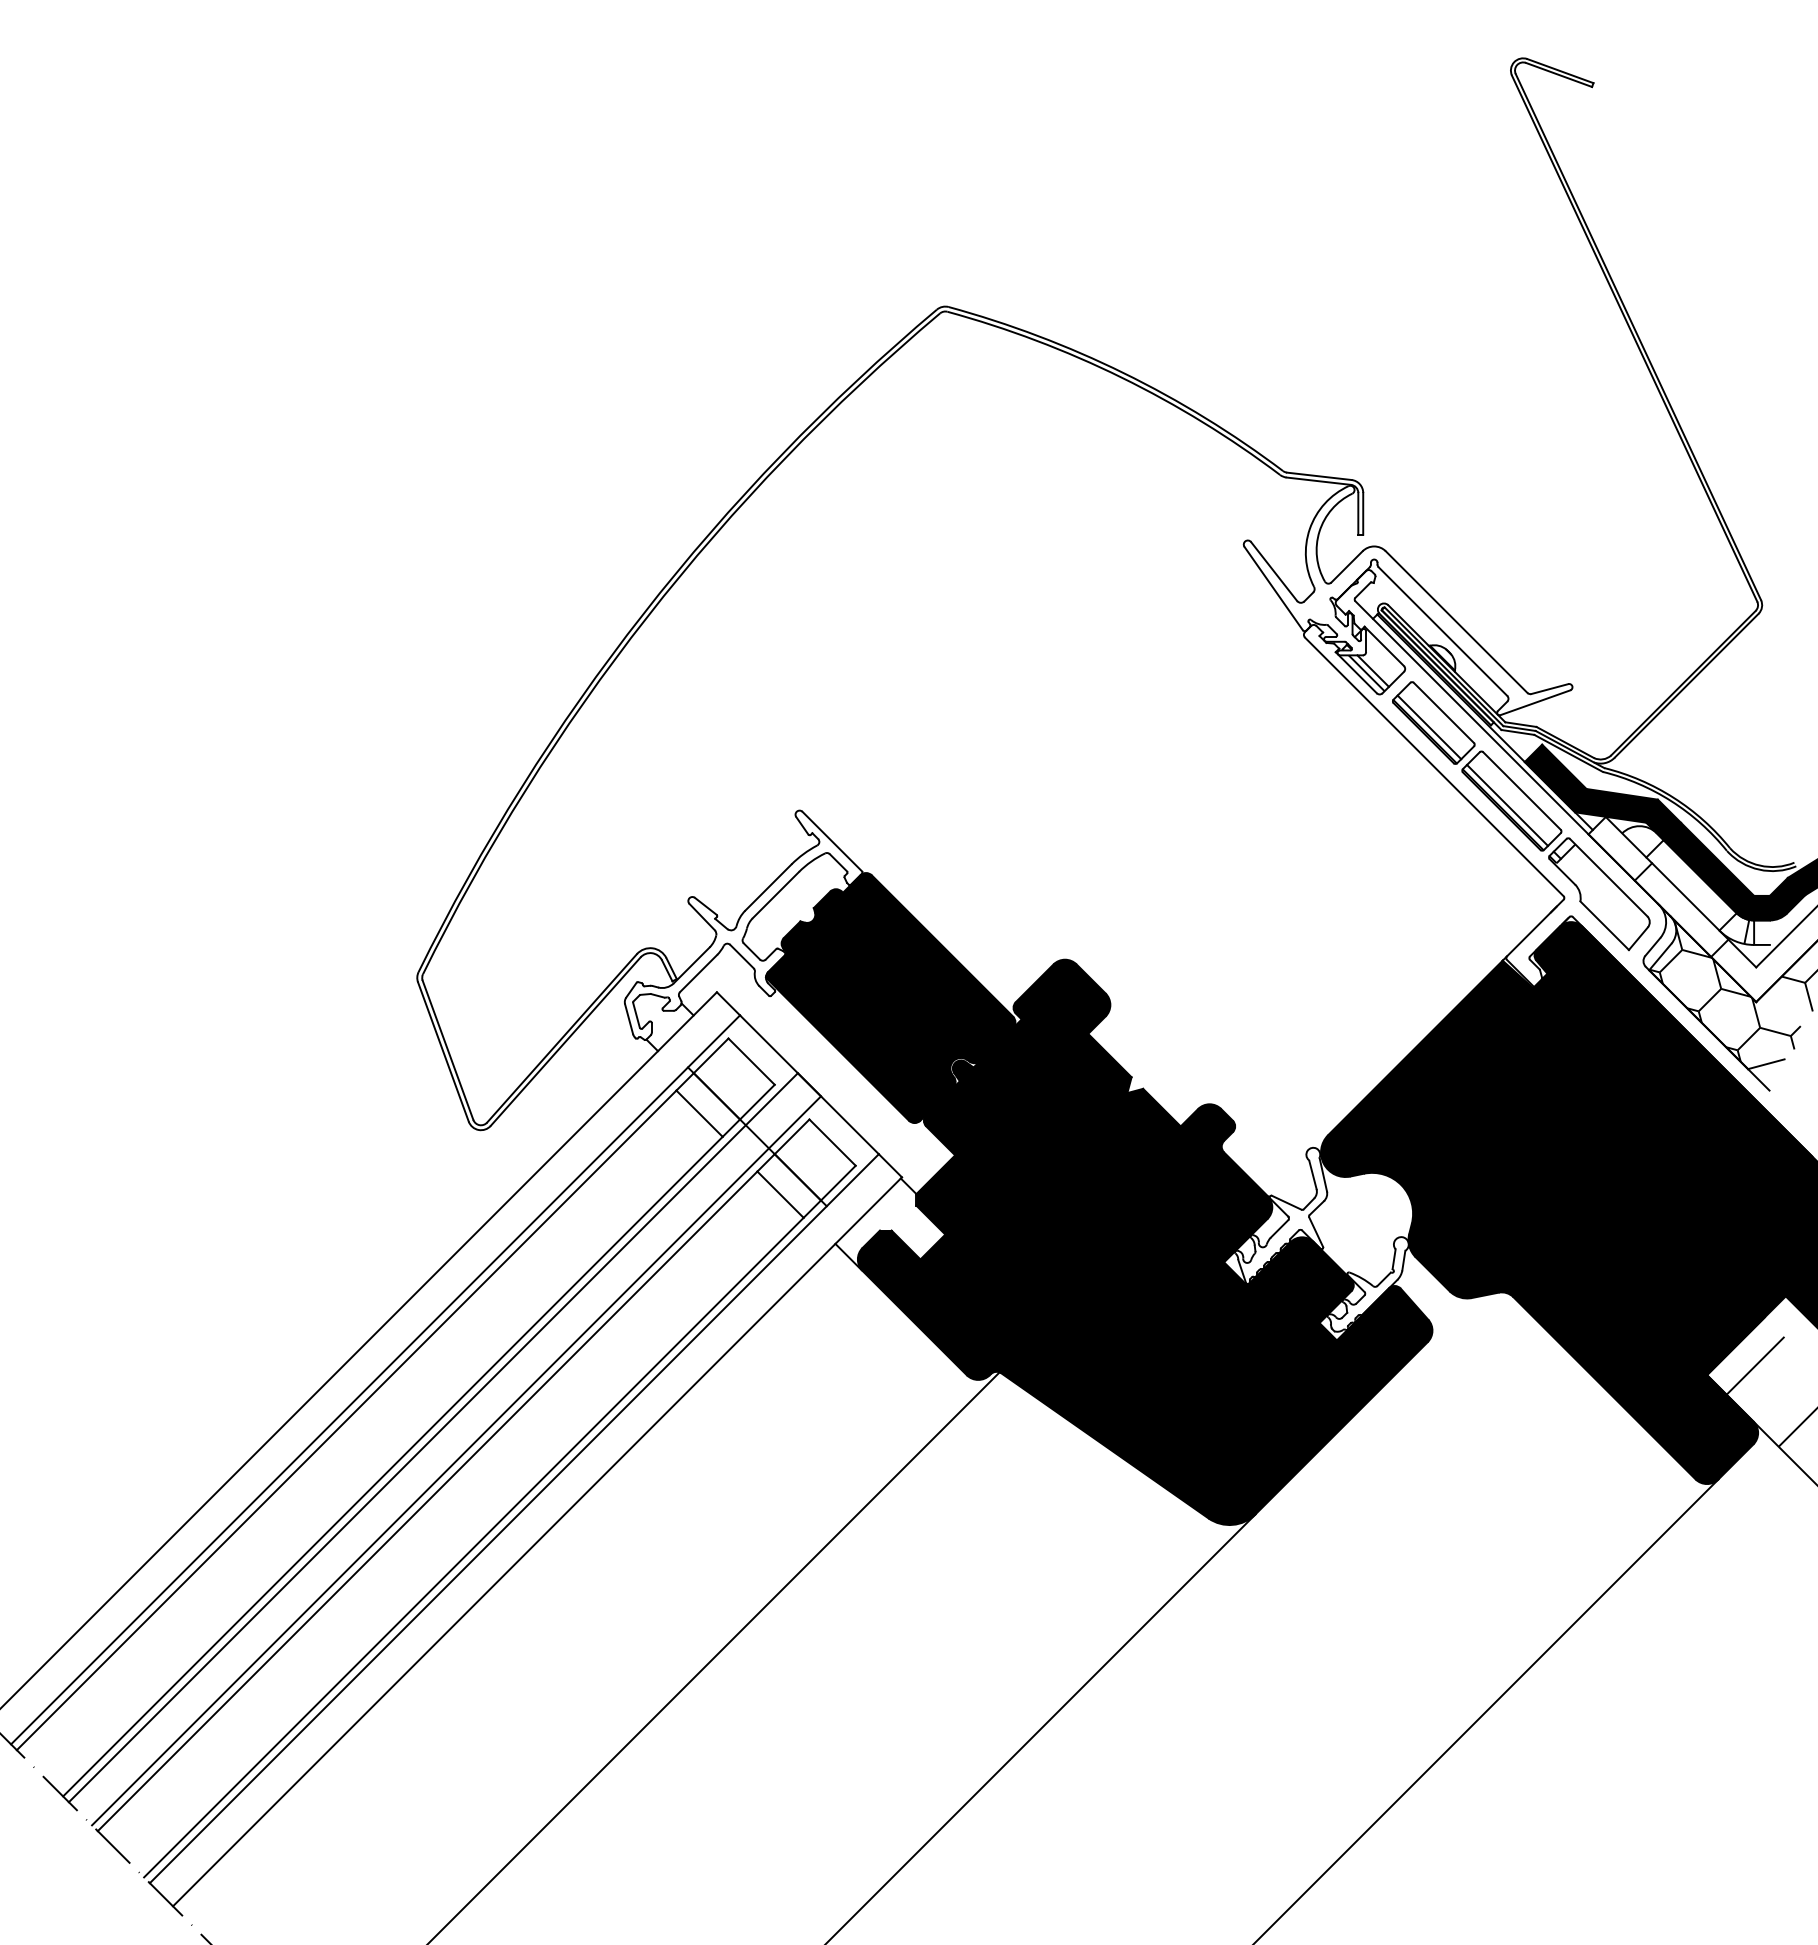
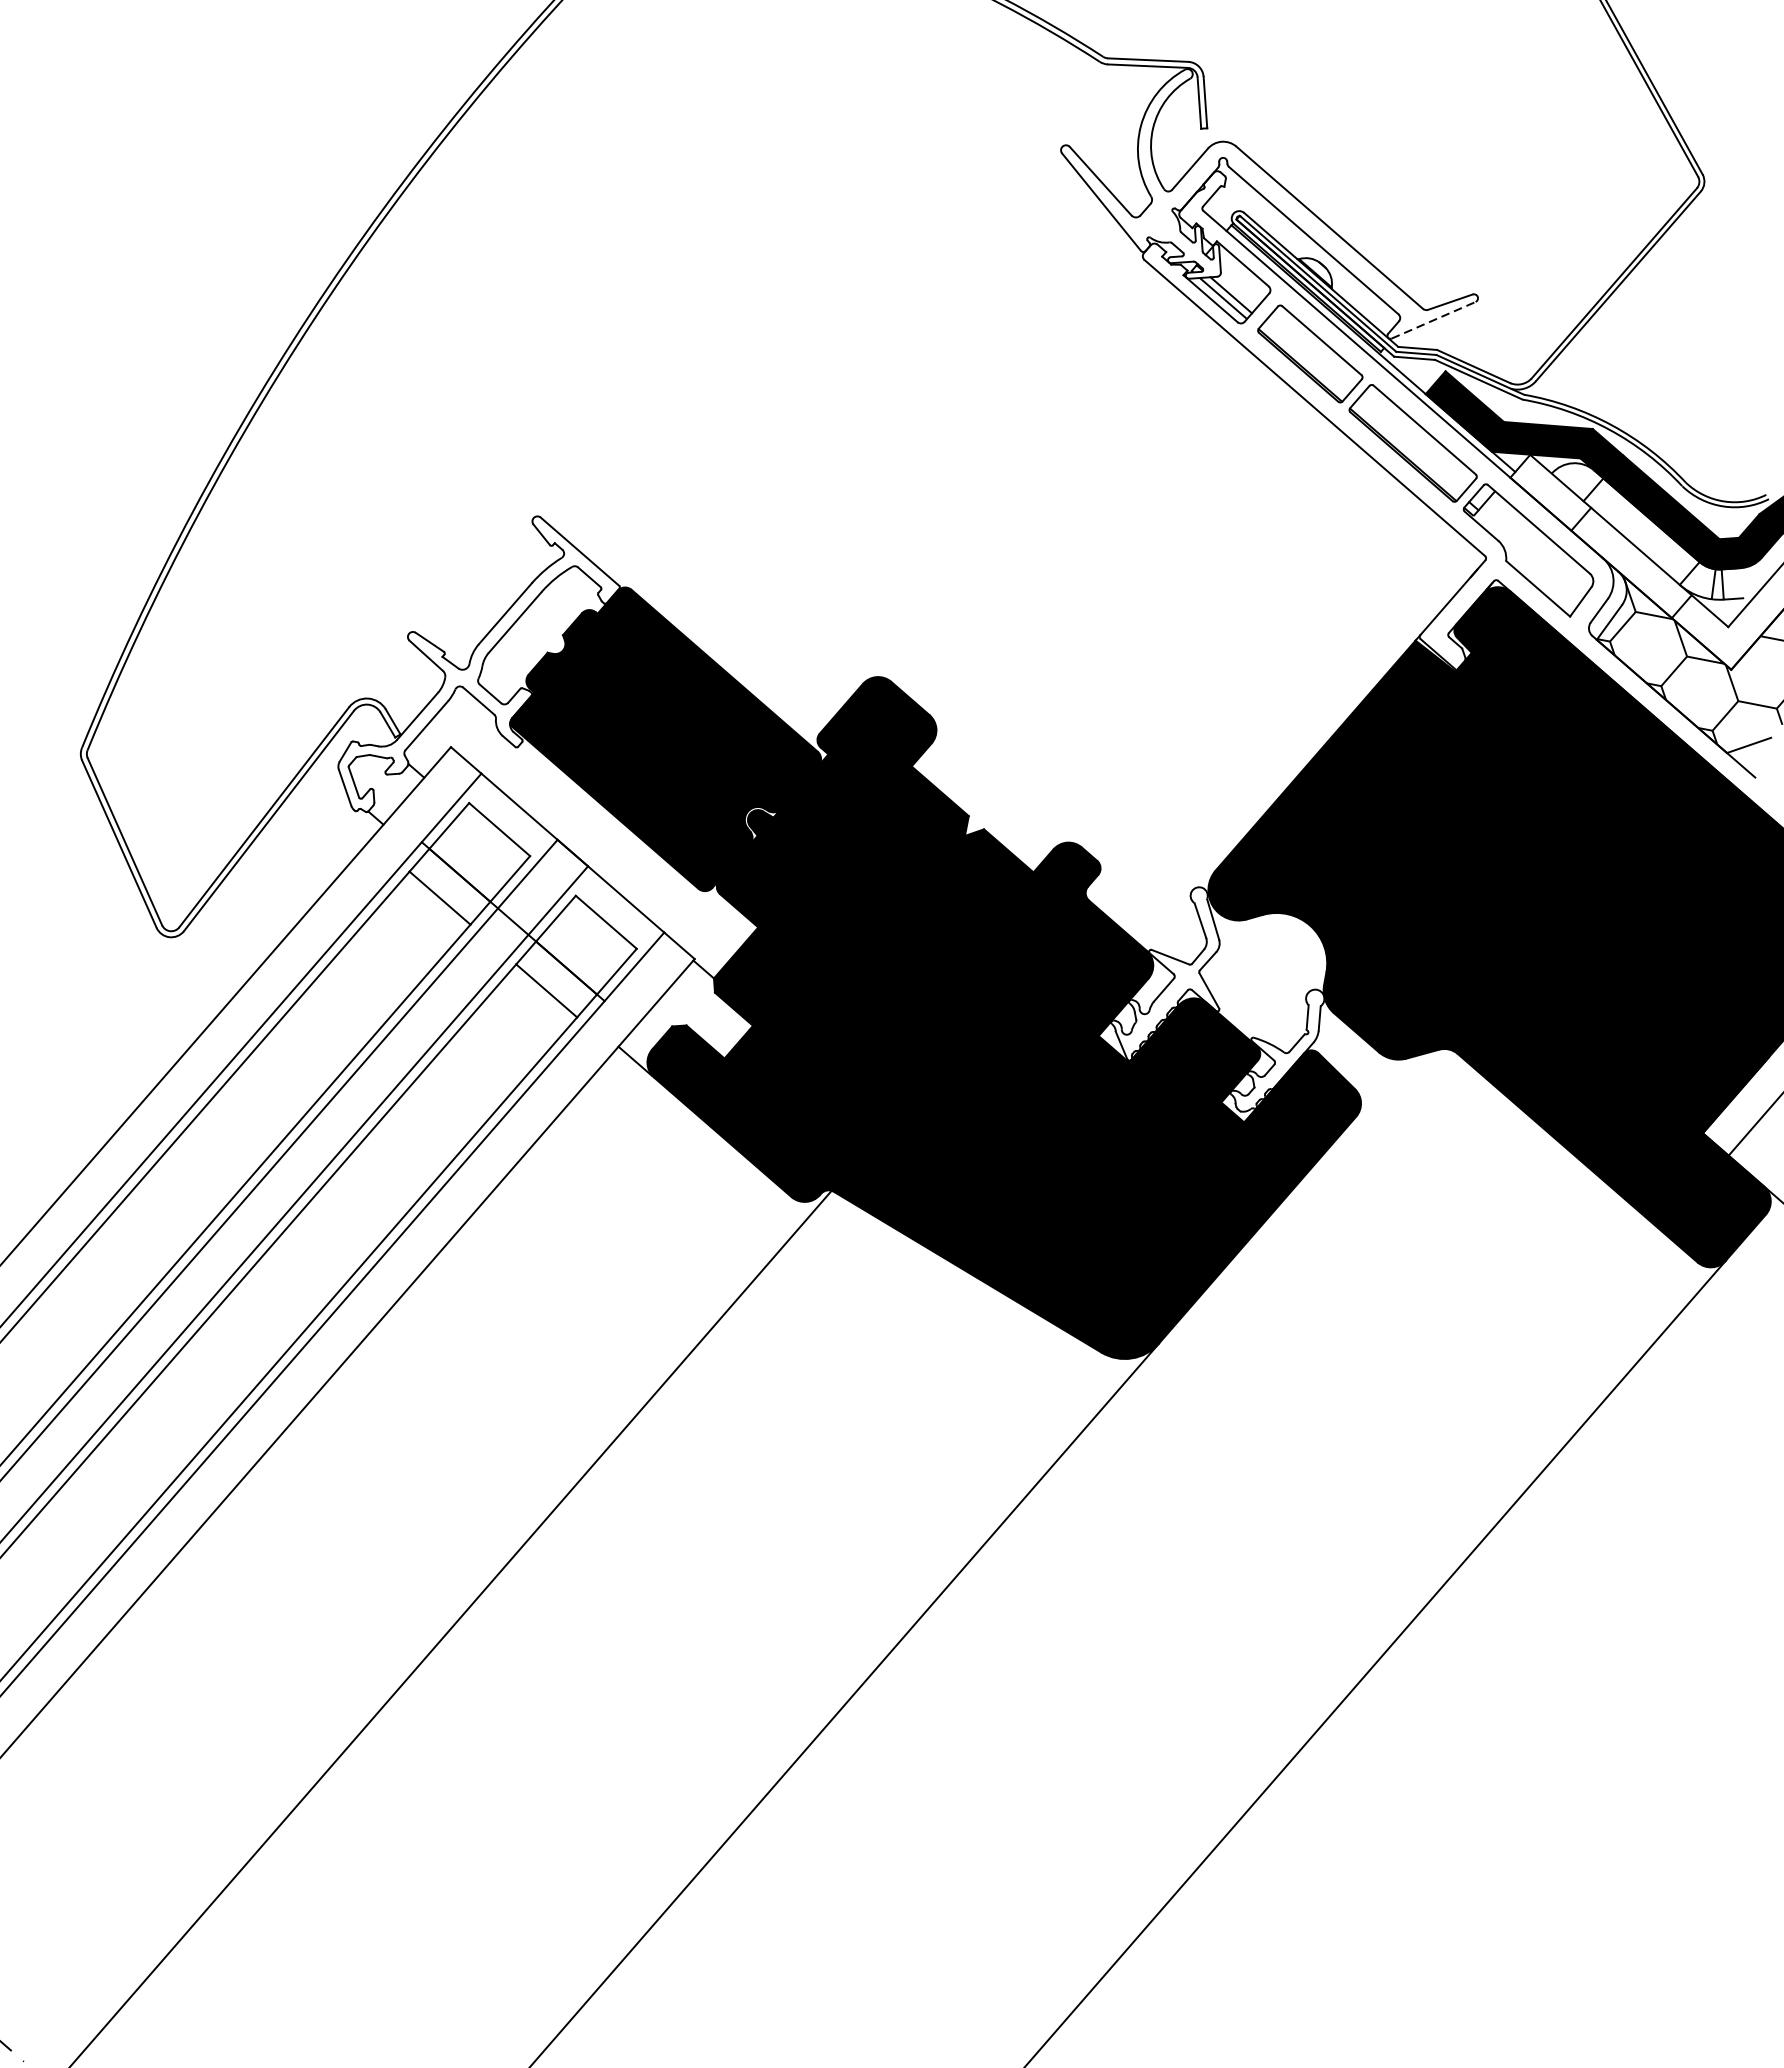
line: (1535, 702) -> (1433, 319), solid -> dashed
line: (1429, 727) -> (1305, 359), removed
line: (1507, 804) -> (1408, 447), removed

